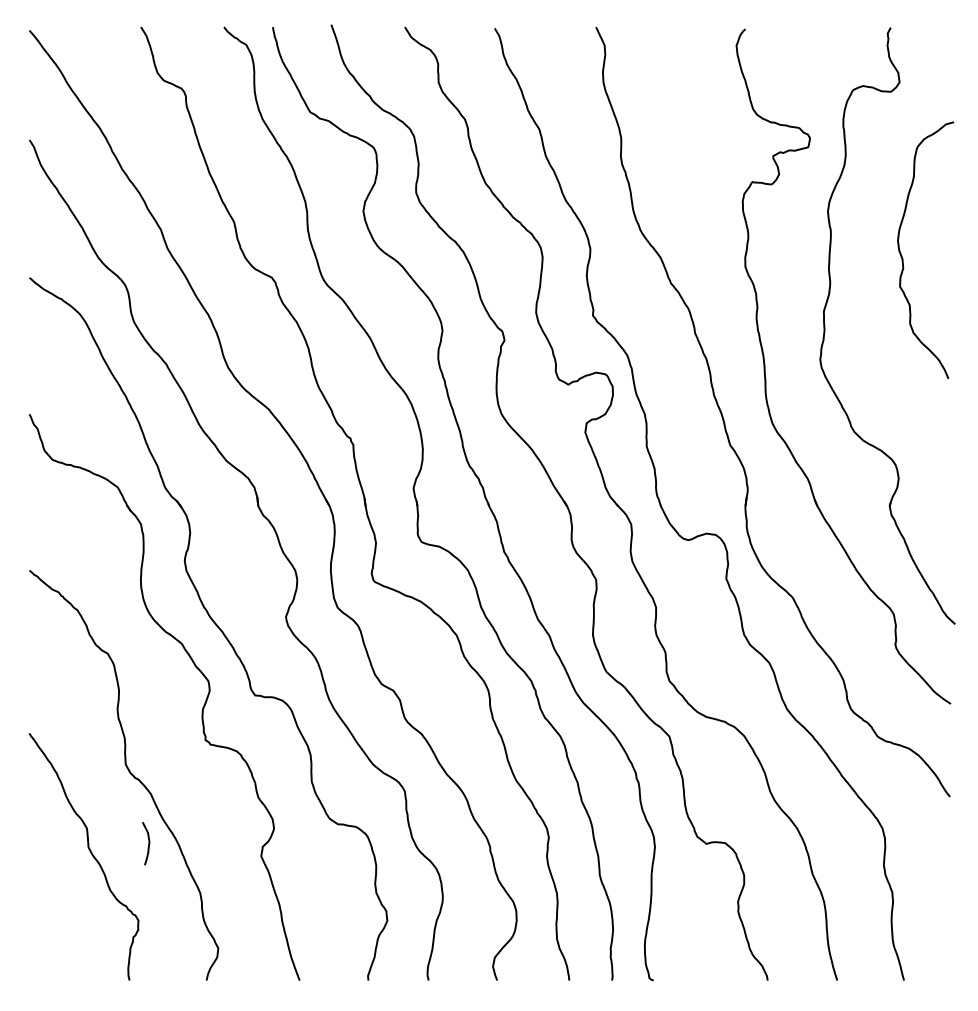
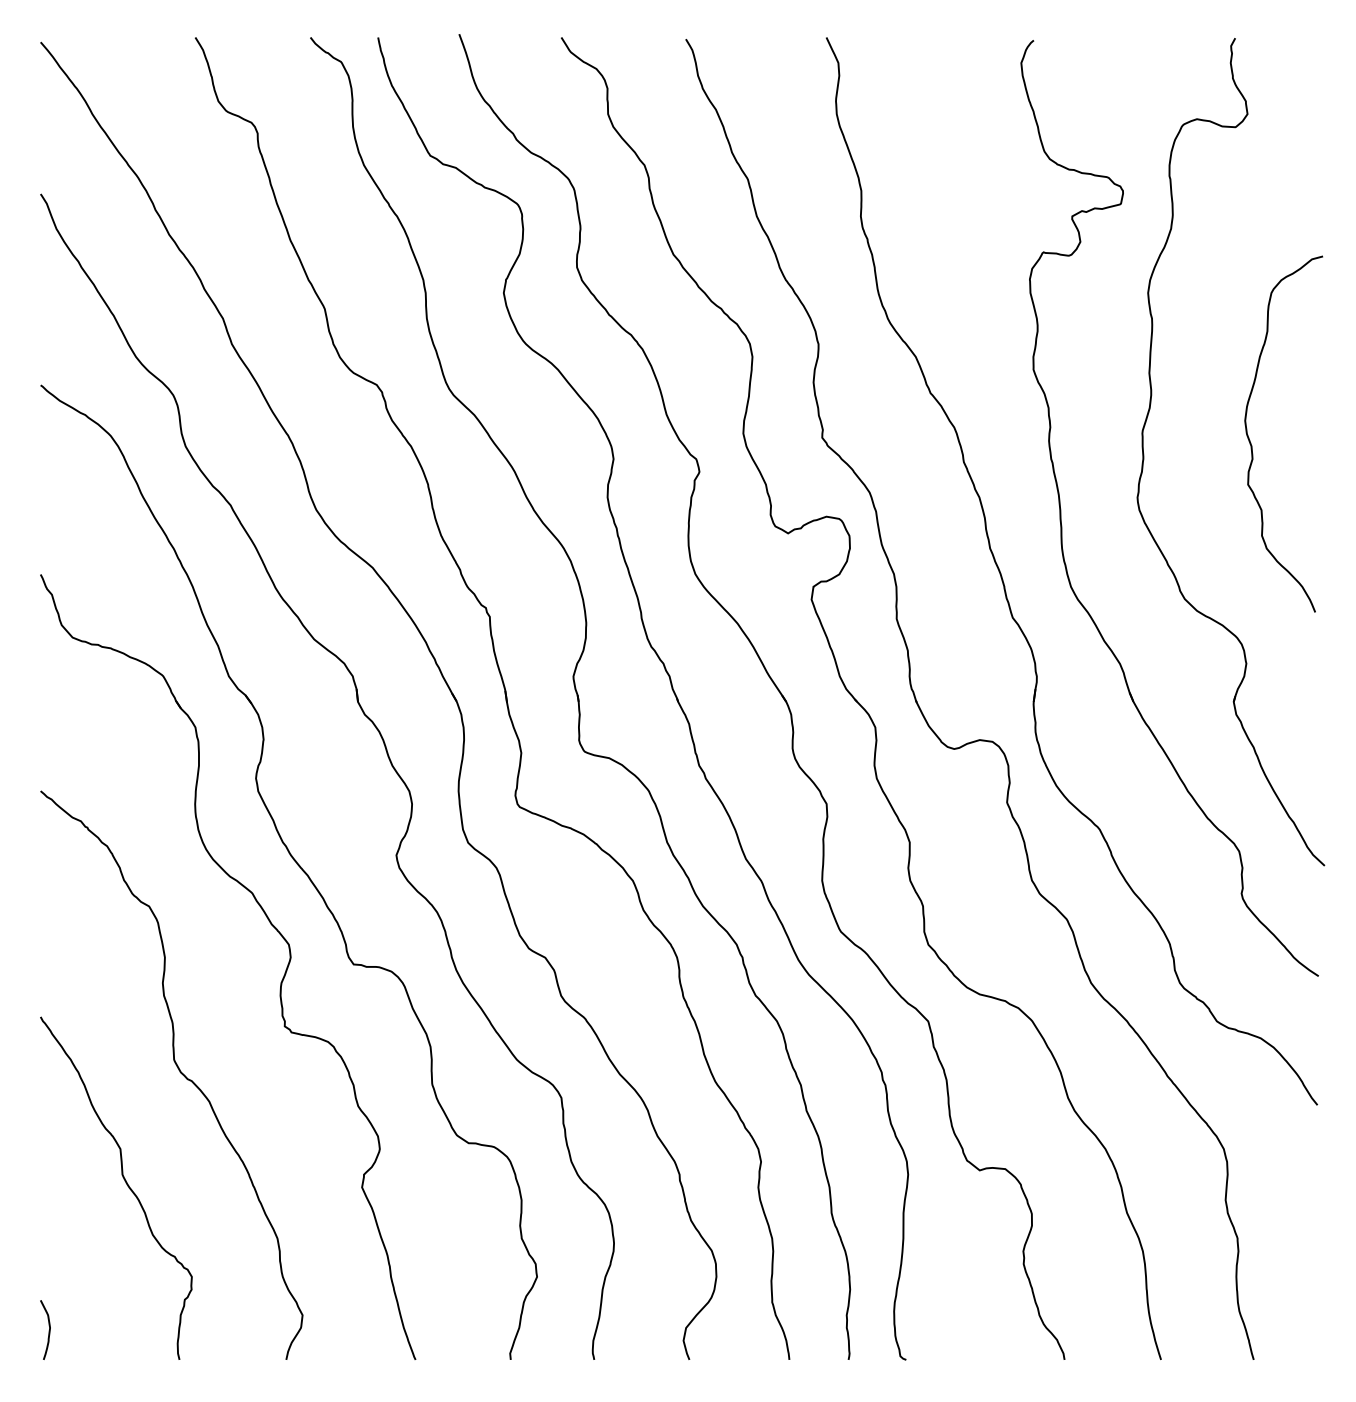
curve: (903, 258) -> (1252, 445), moved
curve: (148, 844) -> (48, 1330), moved

